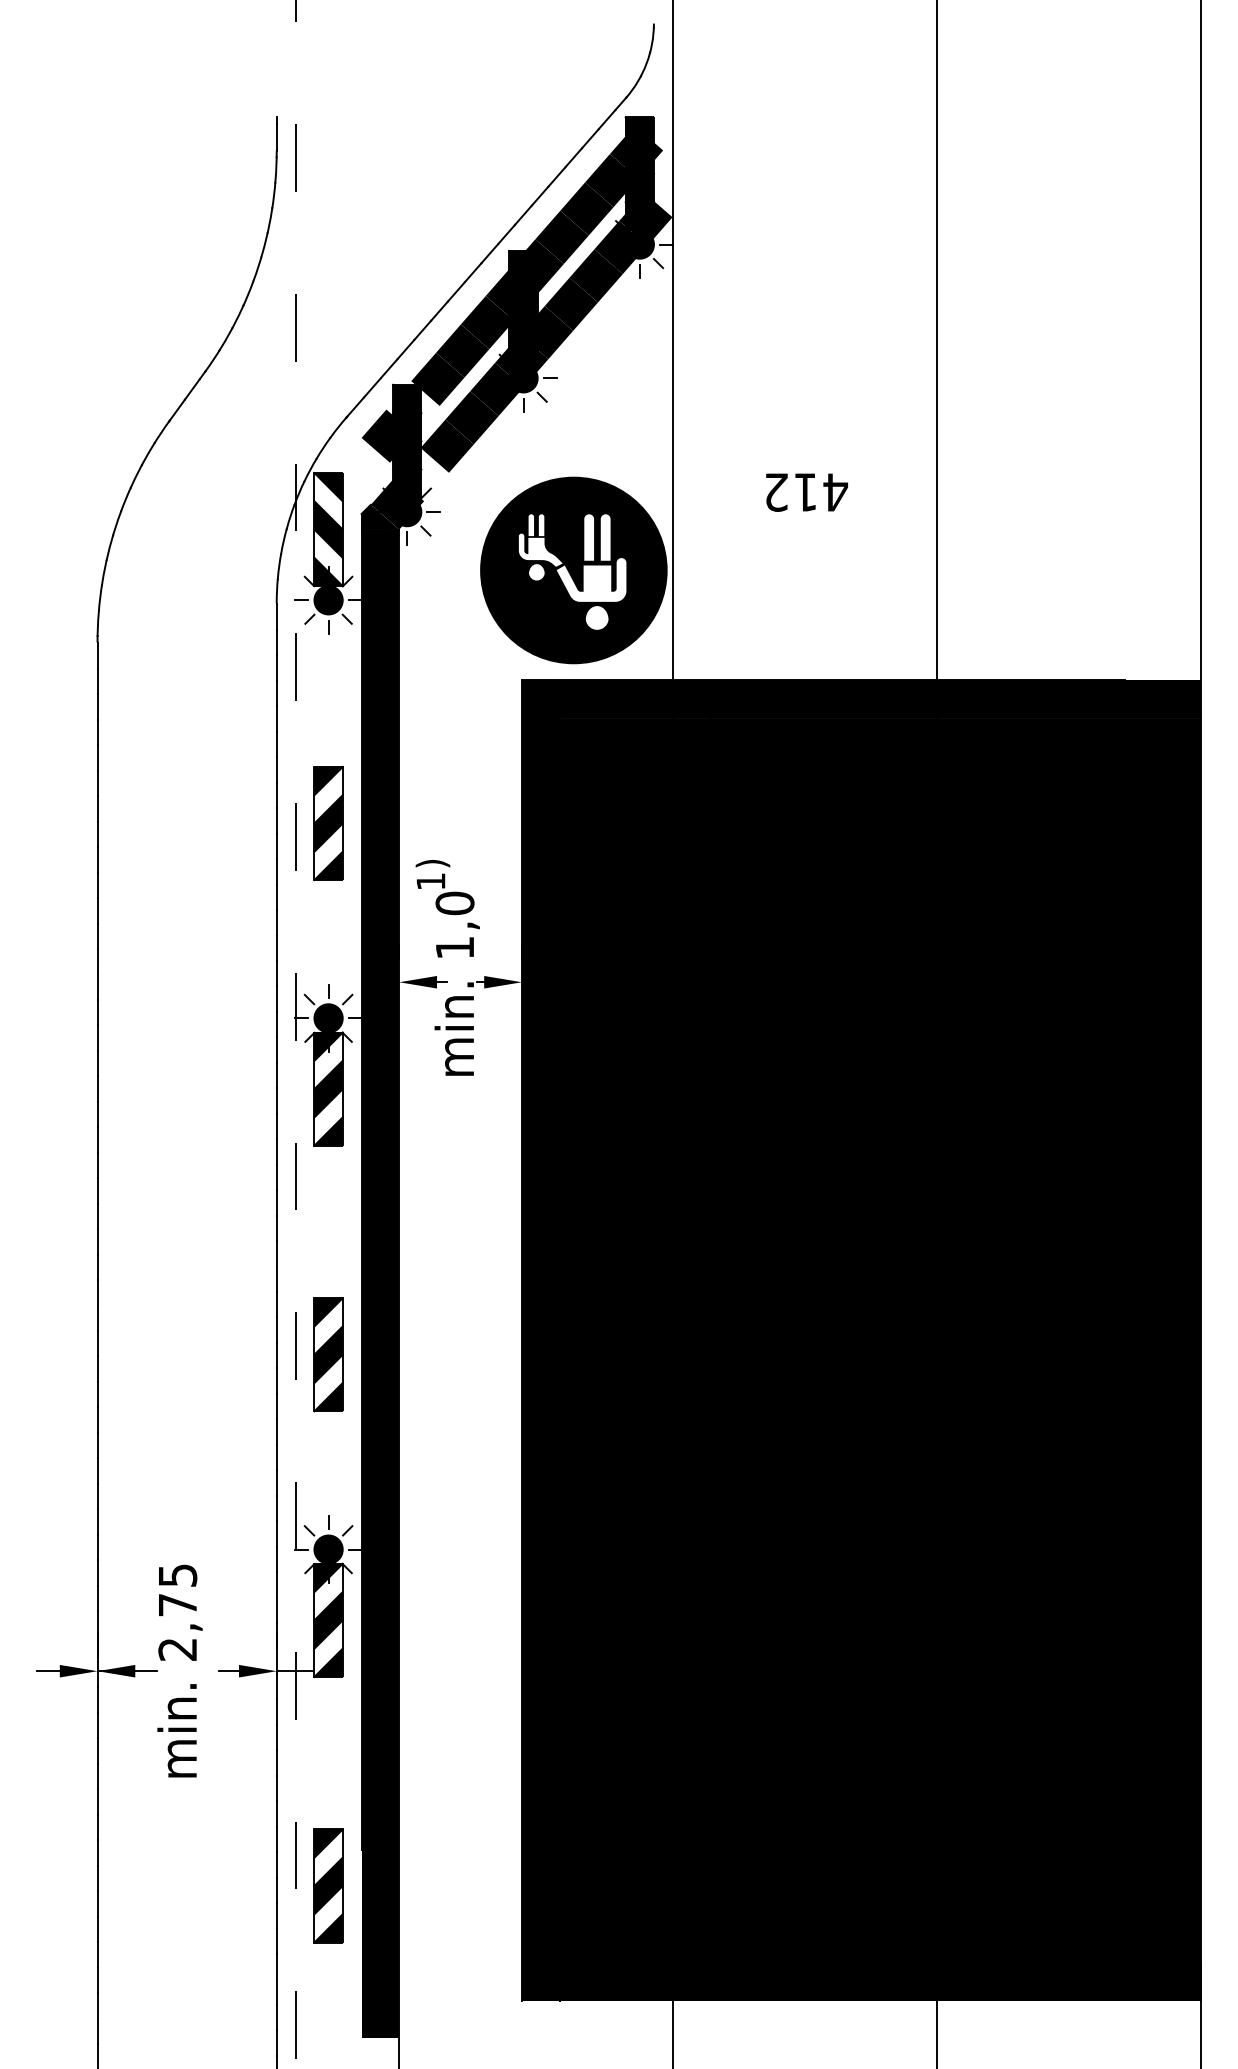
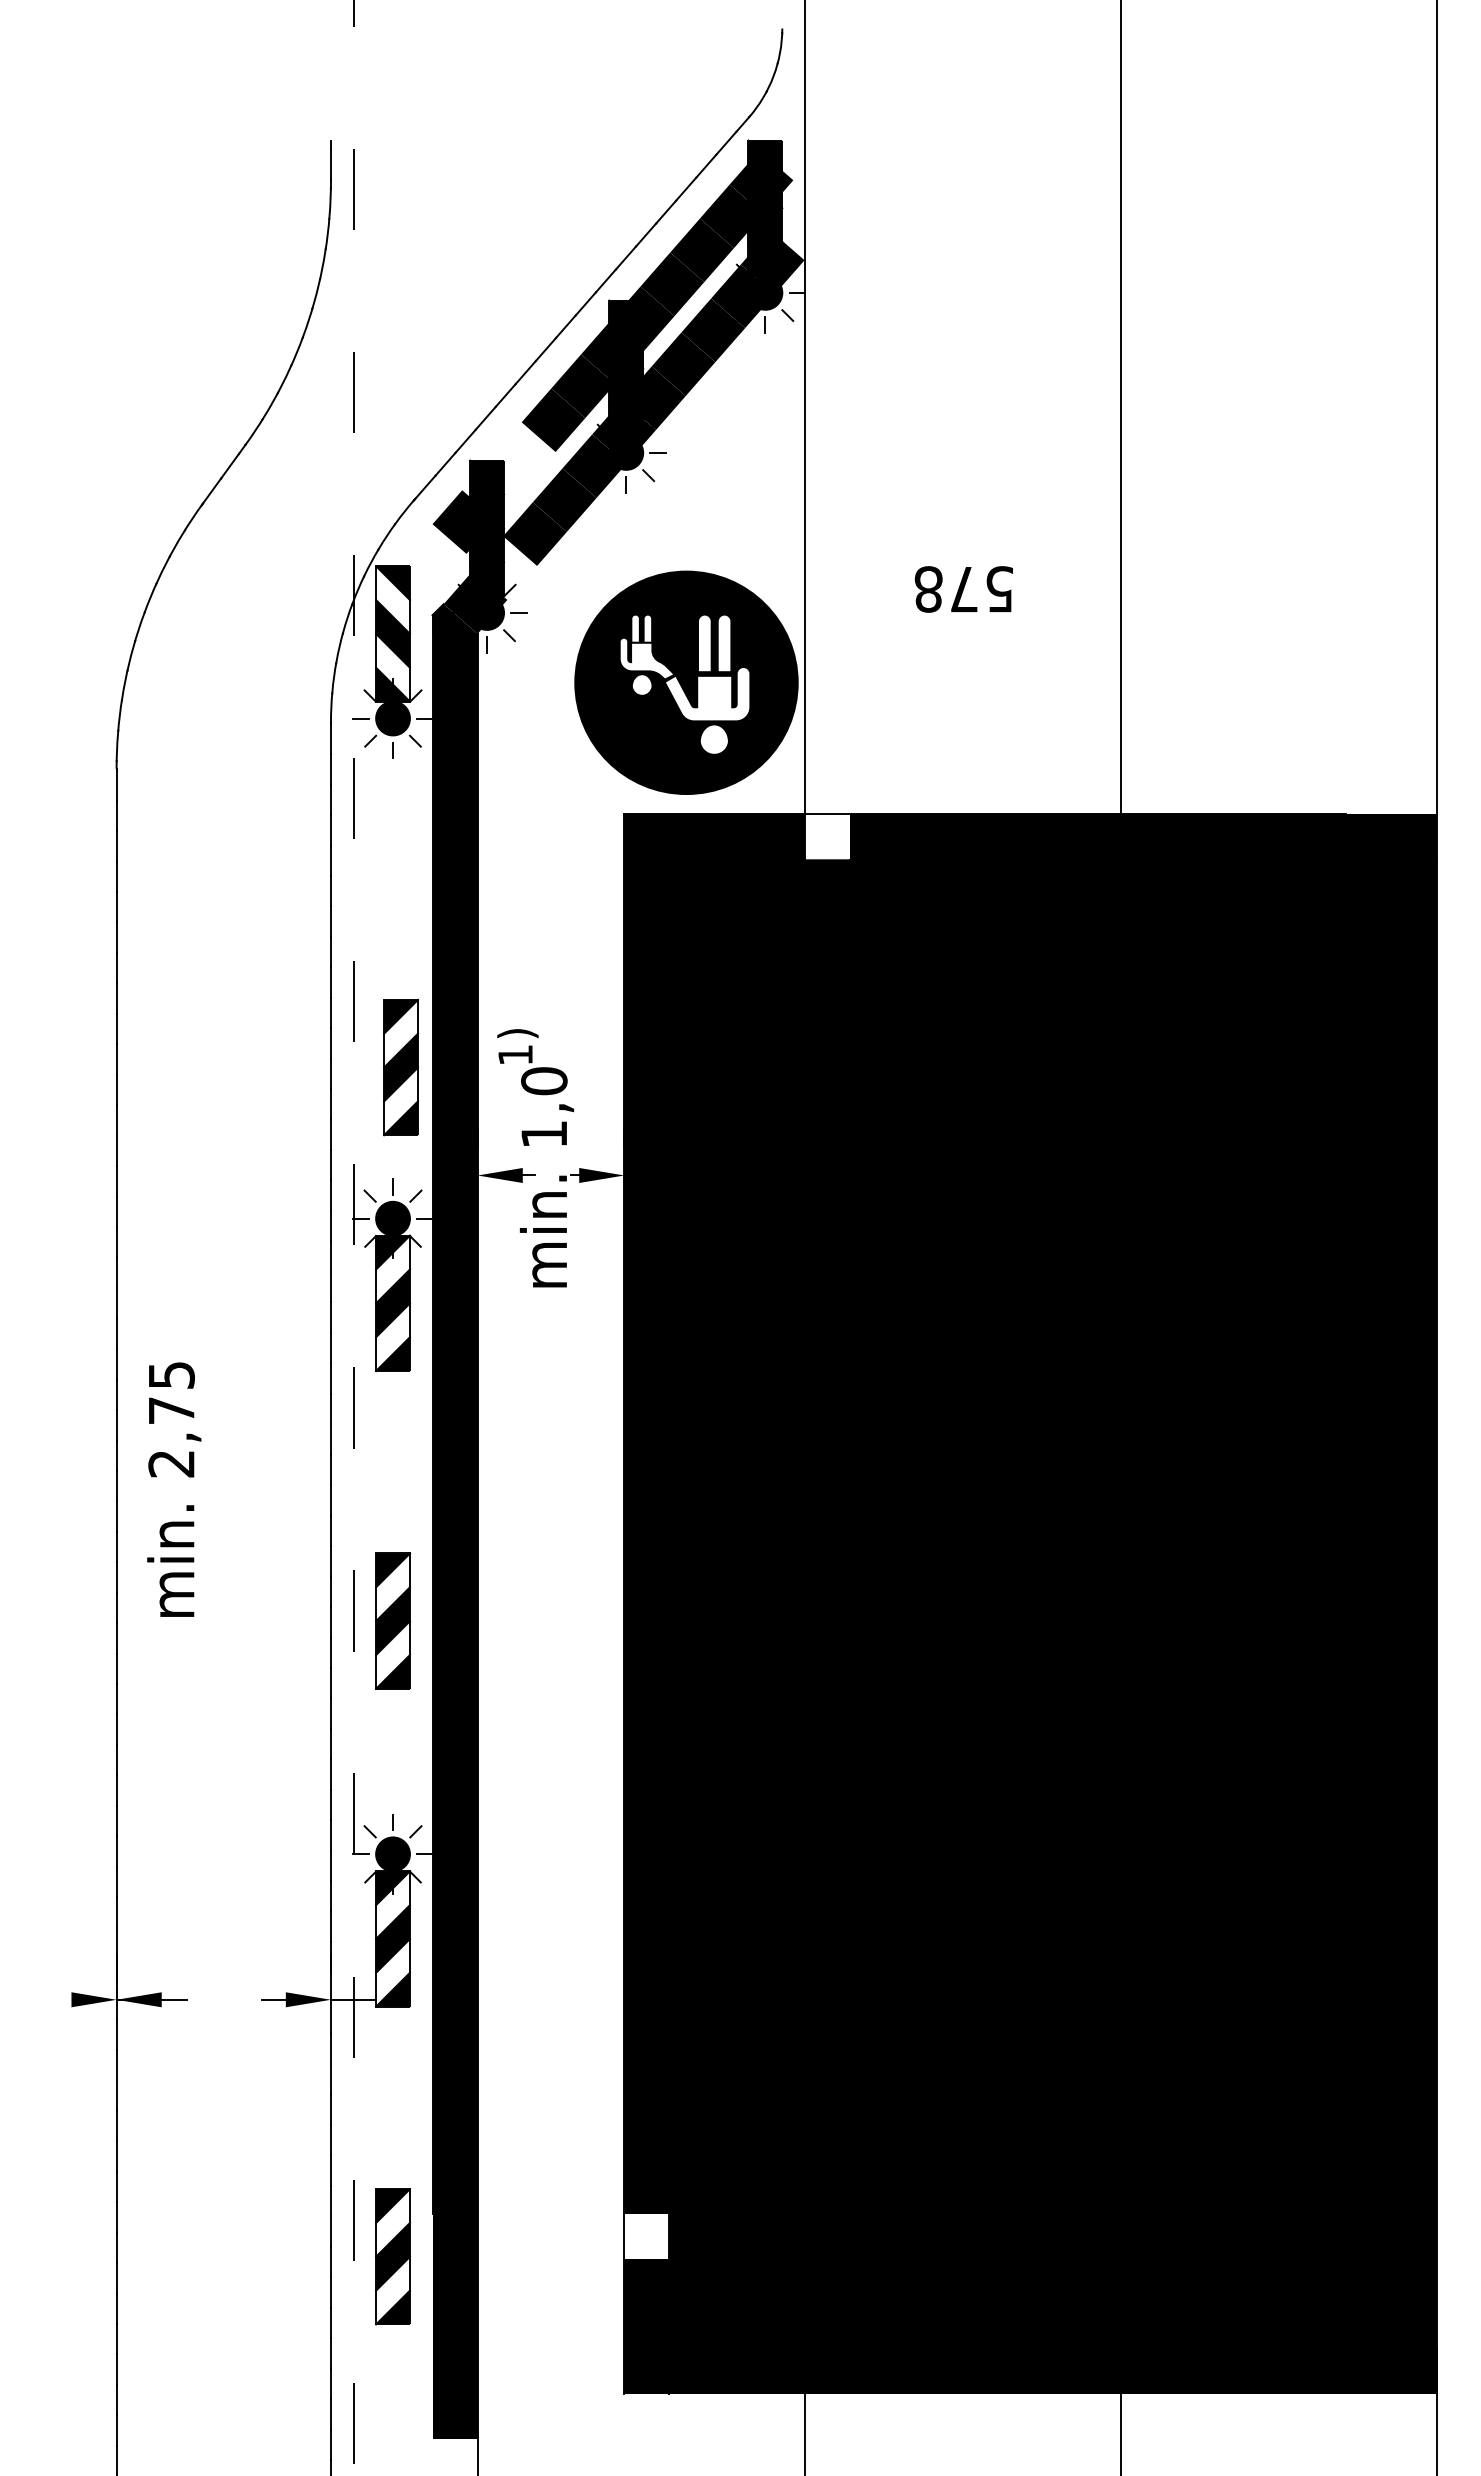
fill: (437, 379) -> (523, 454), removed
text: (806, 492) -> (964, 589), 412 -> 578
fill: (691, 698) -> (827, 836), removed
part: (328, 823) -> (400, 1067), moved
line: (48, 1670) -> (57, 1999), removed
text: (180, 1670) -> (174, 1489), moved
fill: (540, 1868) -> (646, 2235), removed

